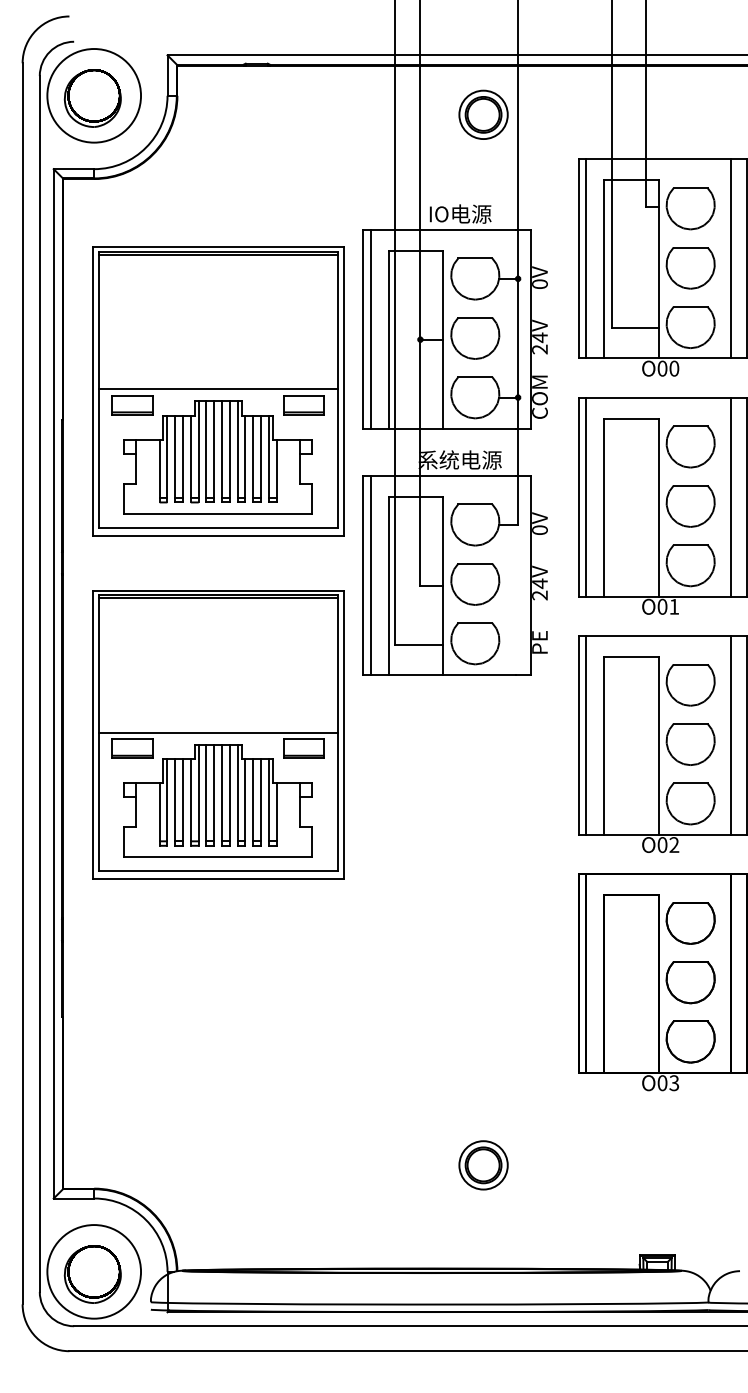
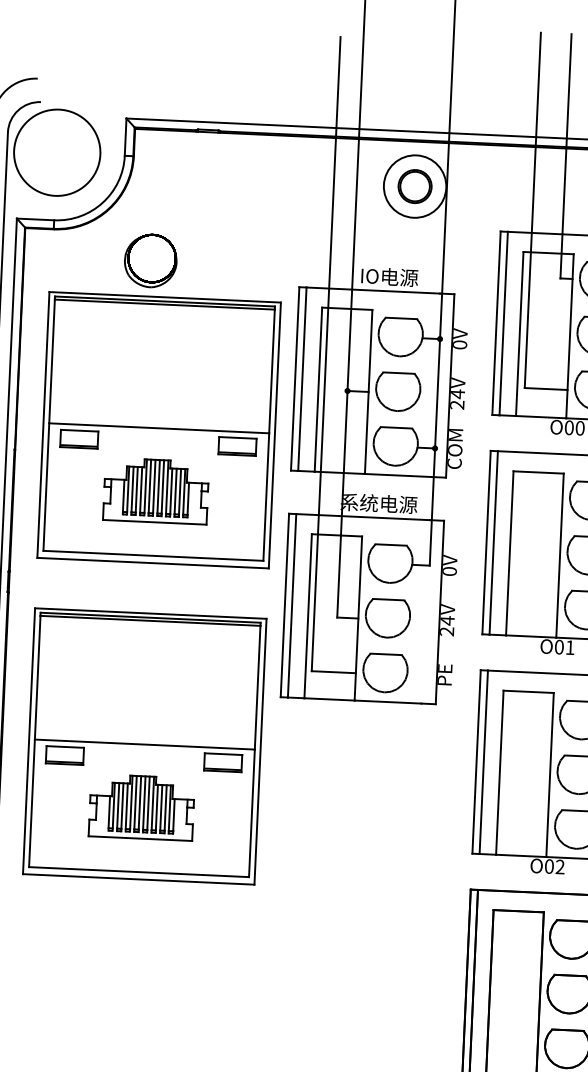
part: (92, 98) -> (150, 260), moved
circle: (483, 114) -> (415, 186), size x1.4
part: (217, 457) -> (155, 491), size x0.6
part: (217, 800) -> (141, 806), size x0.6

